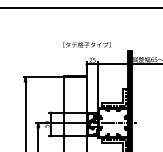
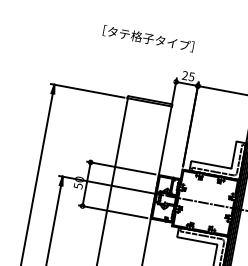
text: (86, 44) -> (148, 37), moved

